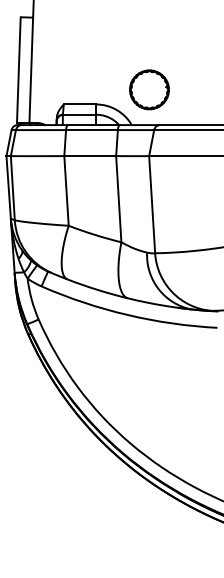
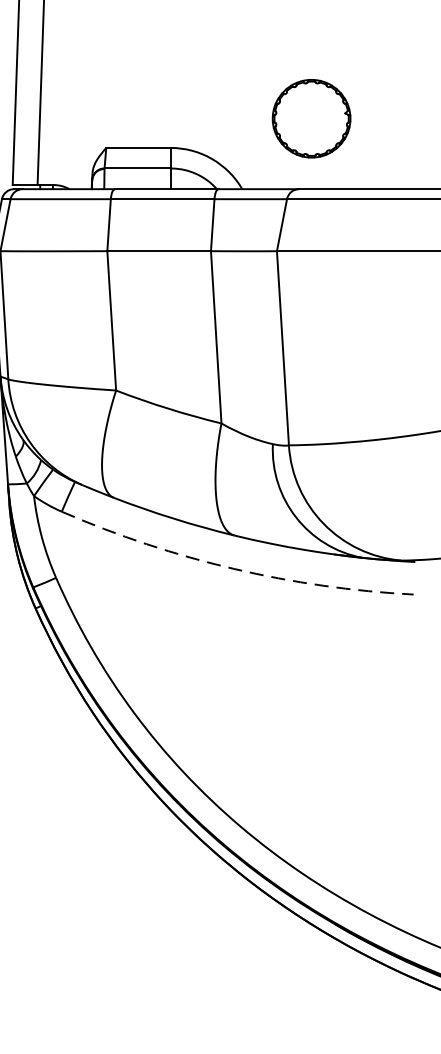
part: (149, 89) -> (311, 118), moved
arc: (127, 315) -> (233, 569), solid -> dashed

